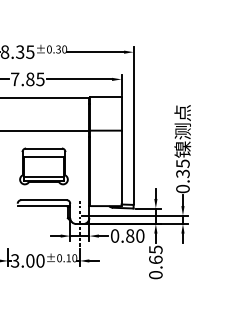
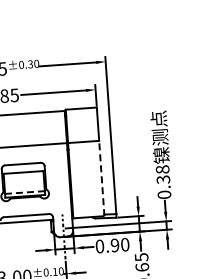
text: (182, 163) -> (162, 169), 0.35 -> 0.38
line: (121, 168) -> (101, 178), solid -> dashed
line: (43, 176) -> (24, 192), solid -> dashed
text: (130, 235) -> (115, 244), 0.80 -> 0.90

